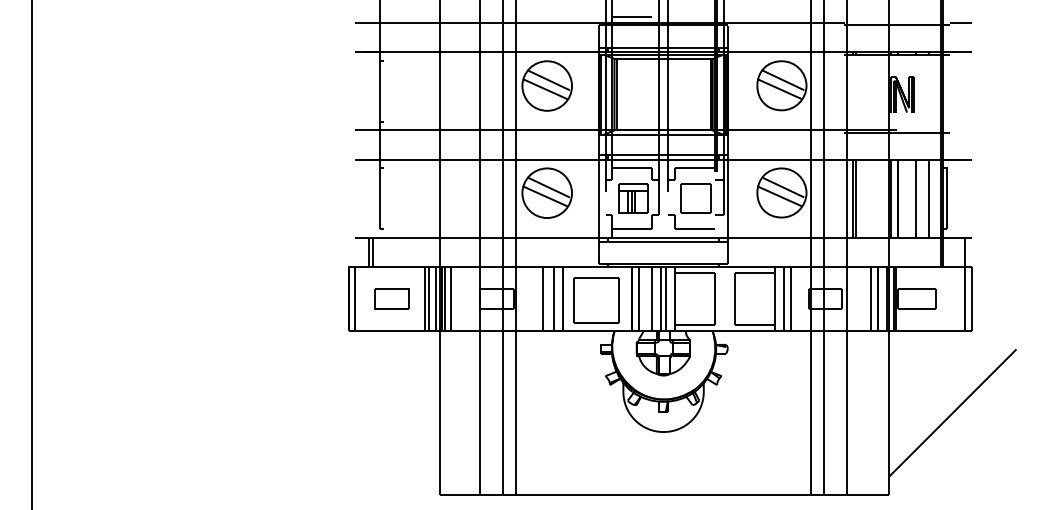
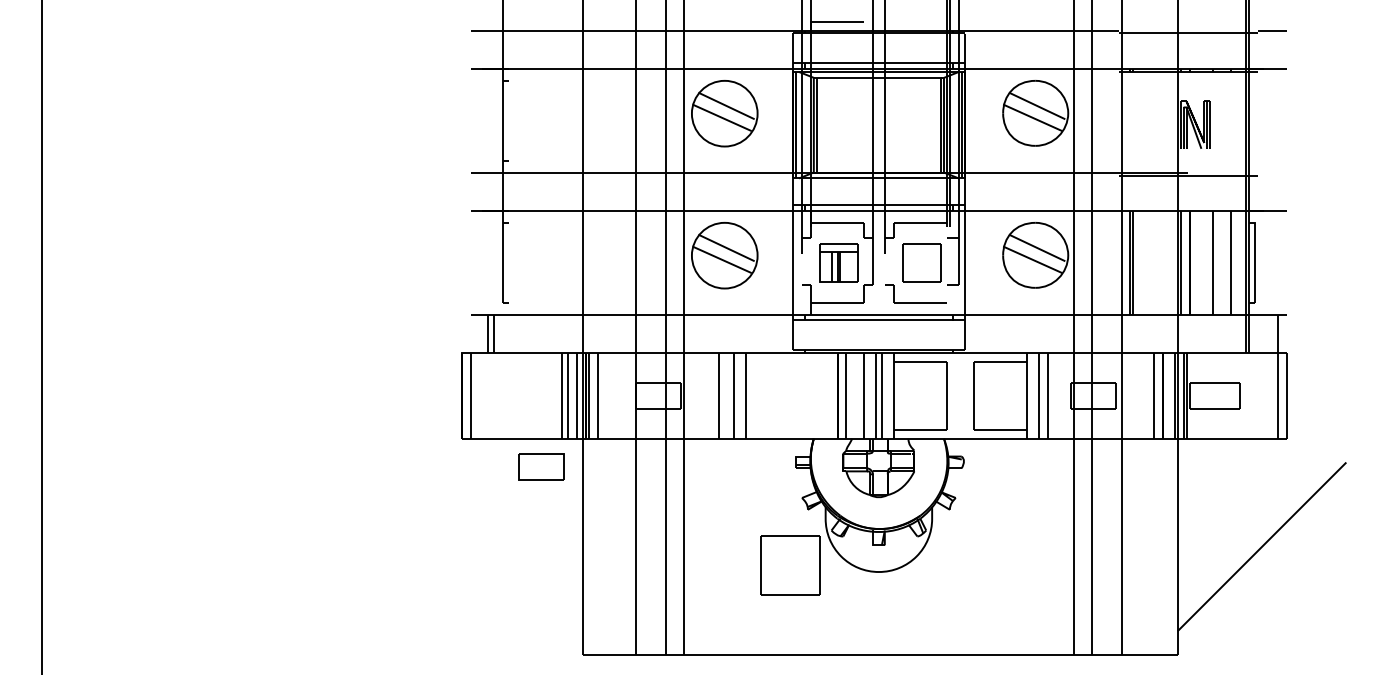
part: (392, 298) -> (541, 466), moved
part: (596, 300) -> (790, 565), moved

